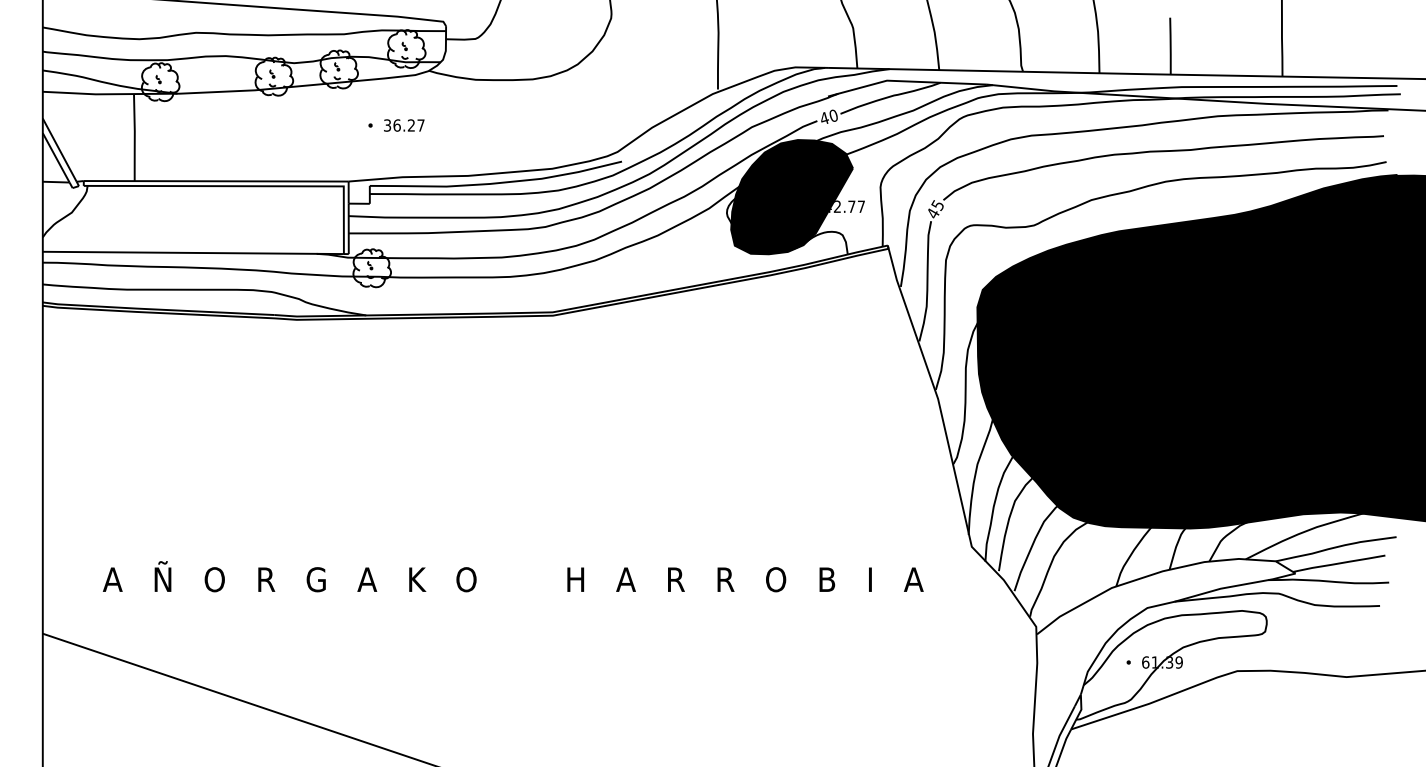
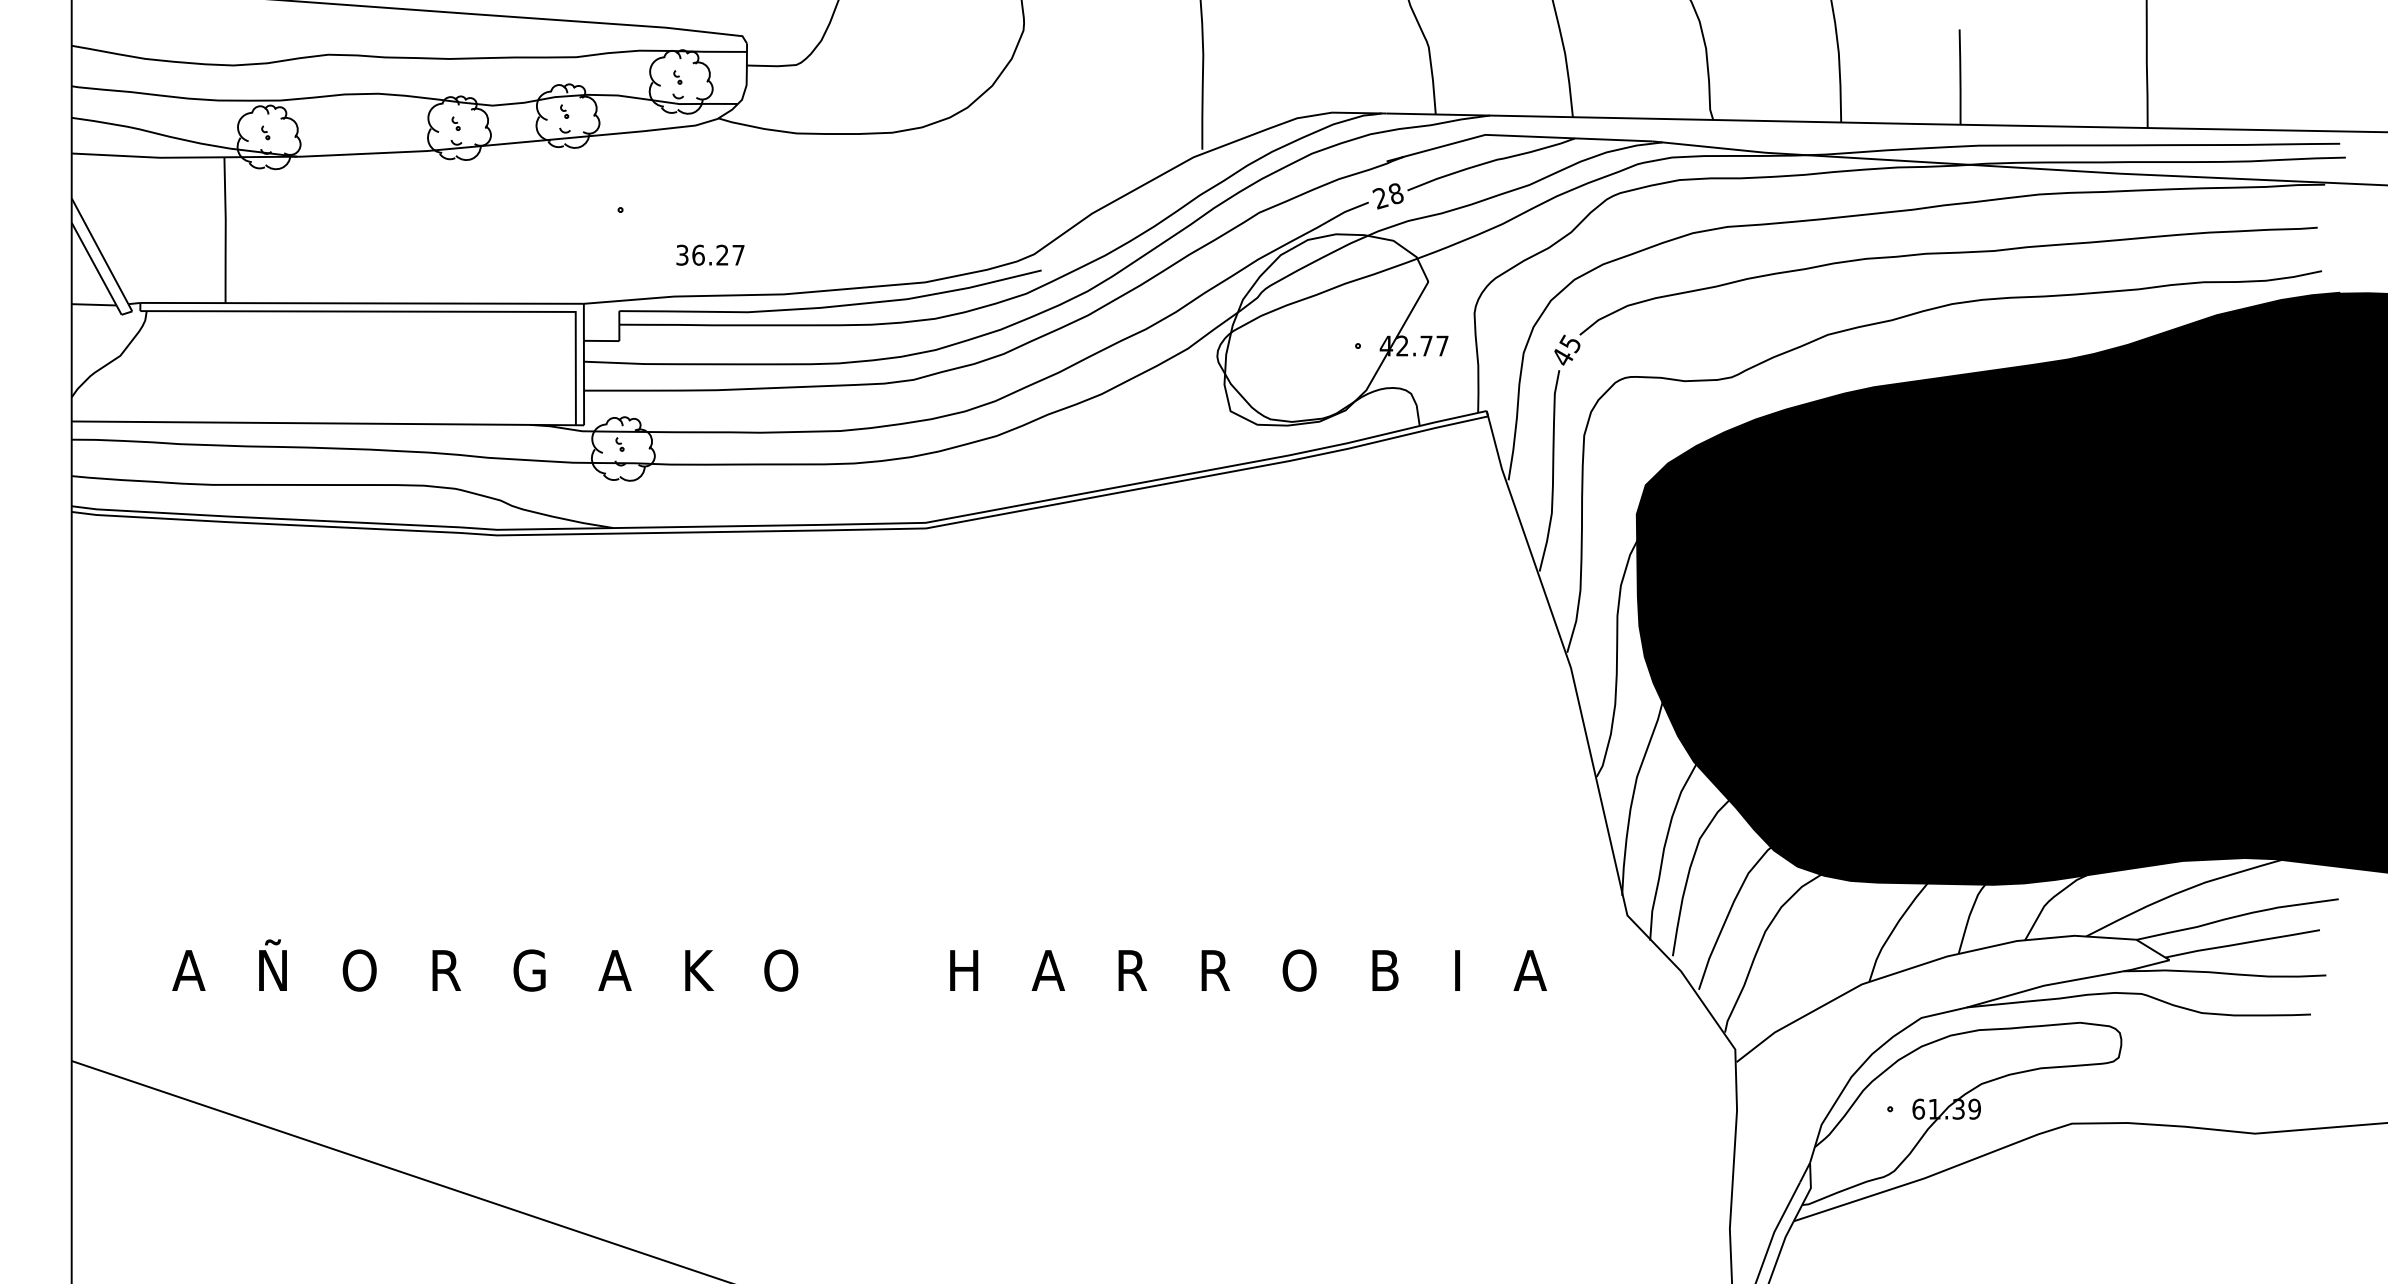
text: (828, 117) -> (1387, 196), 40 -> 28
text: (404, 125) -> (710, 255), moved
fill: (792, 197) -> (1327, 330), removed

